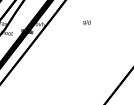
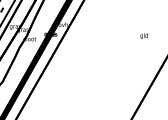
text: (86, 22) -> (143, 36), moved

